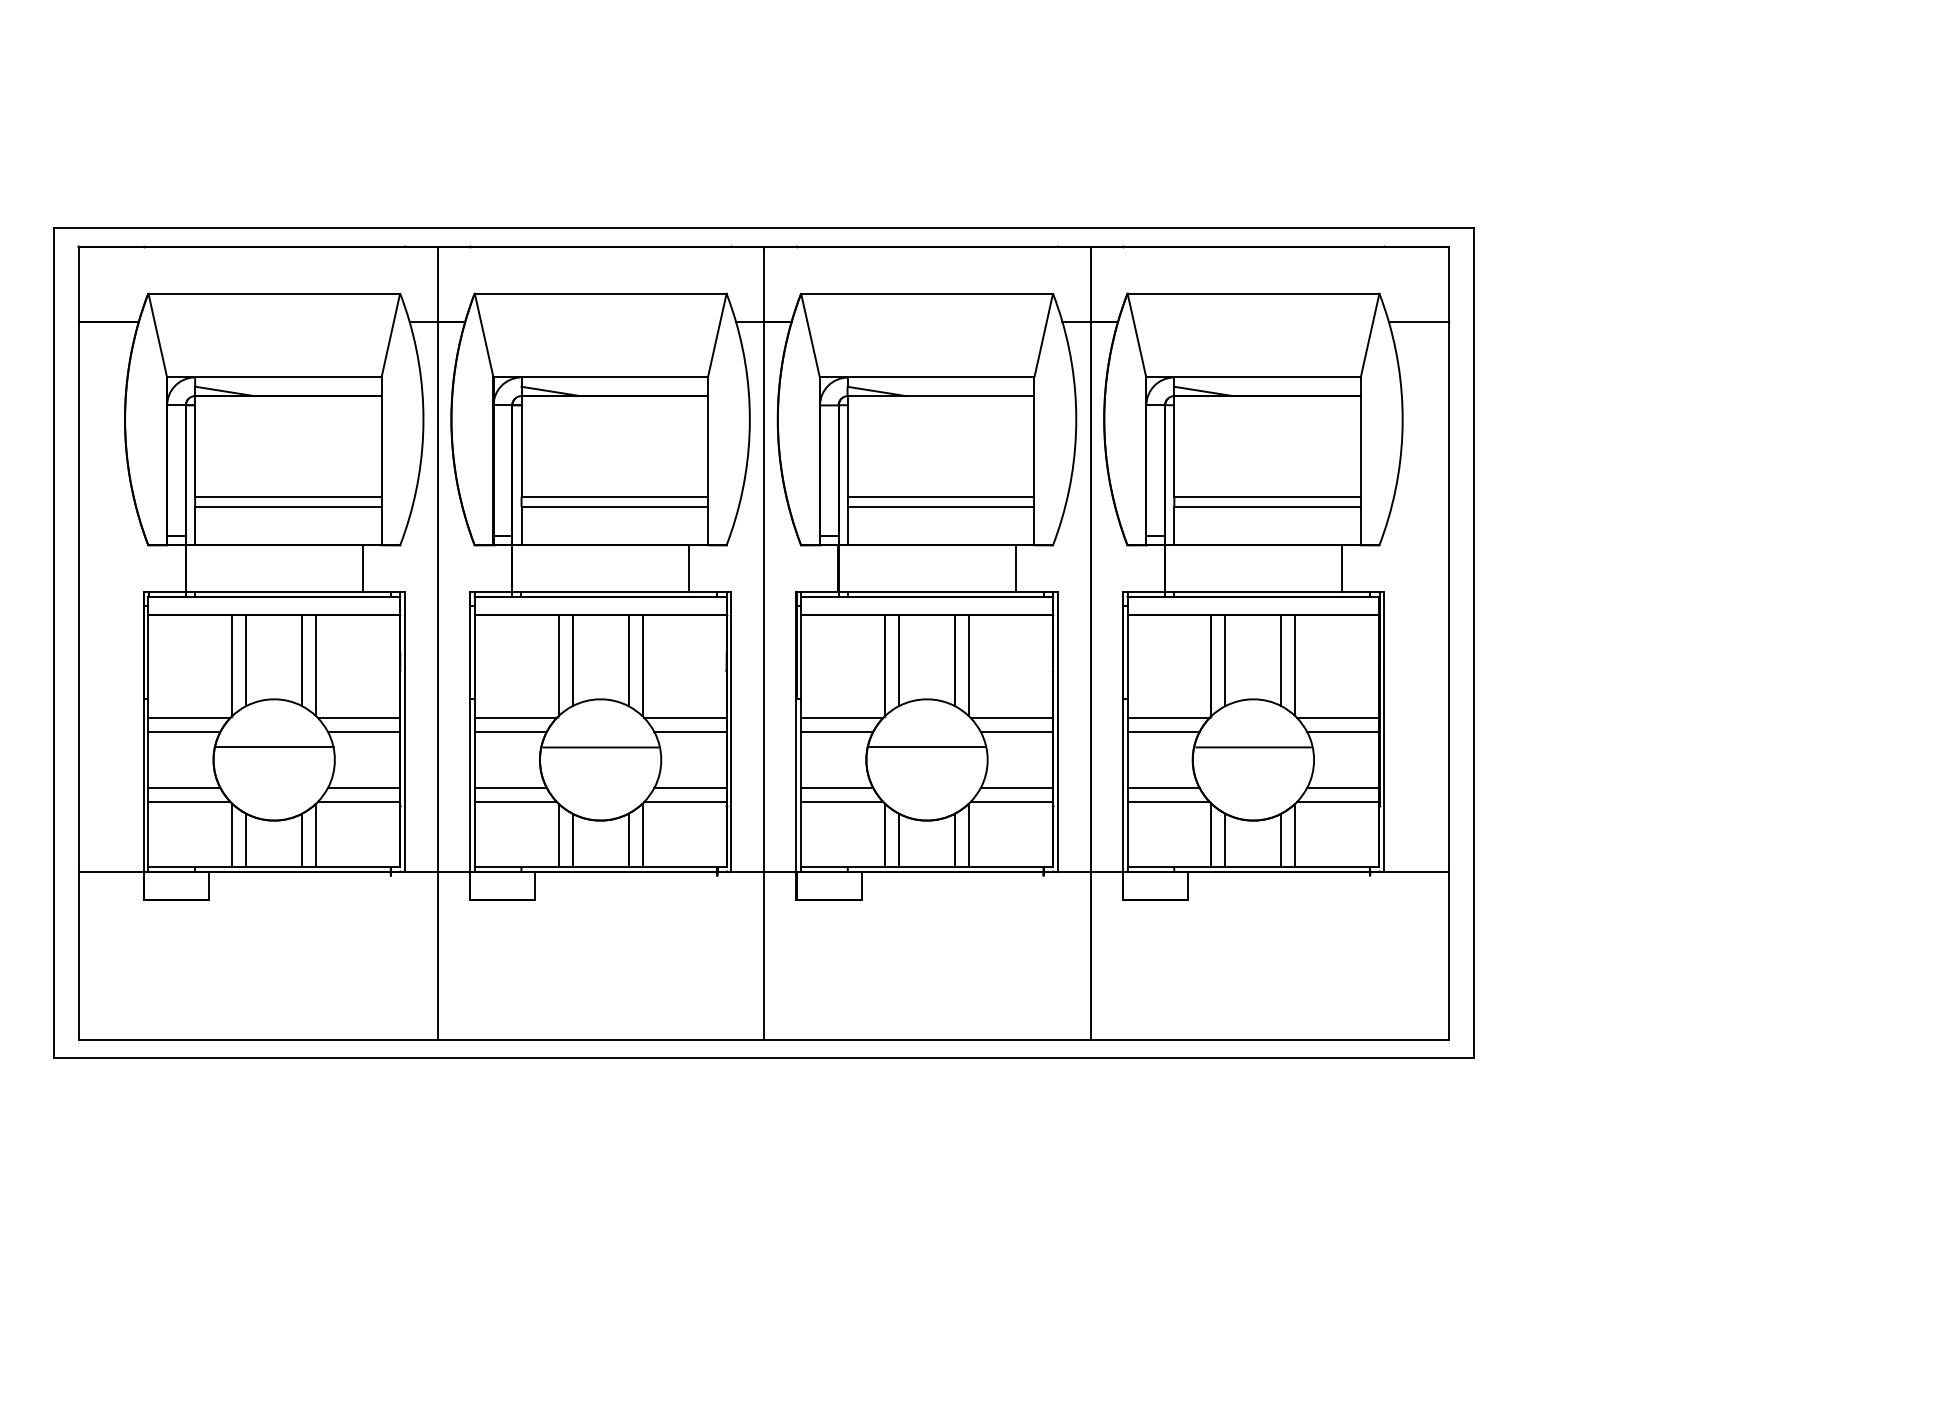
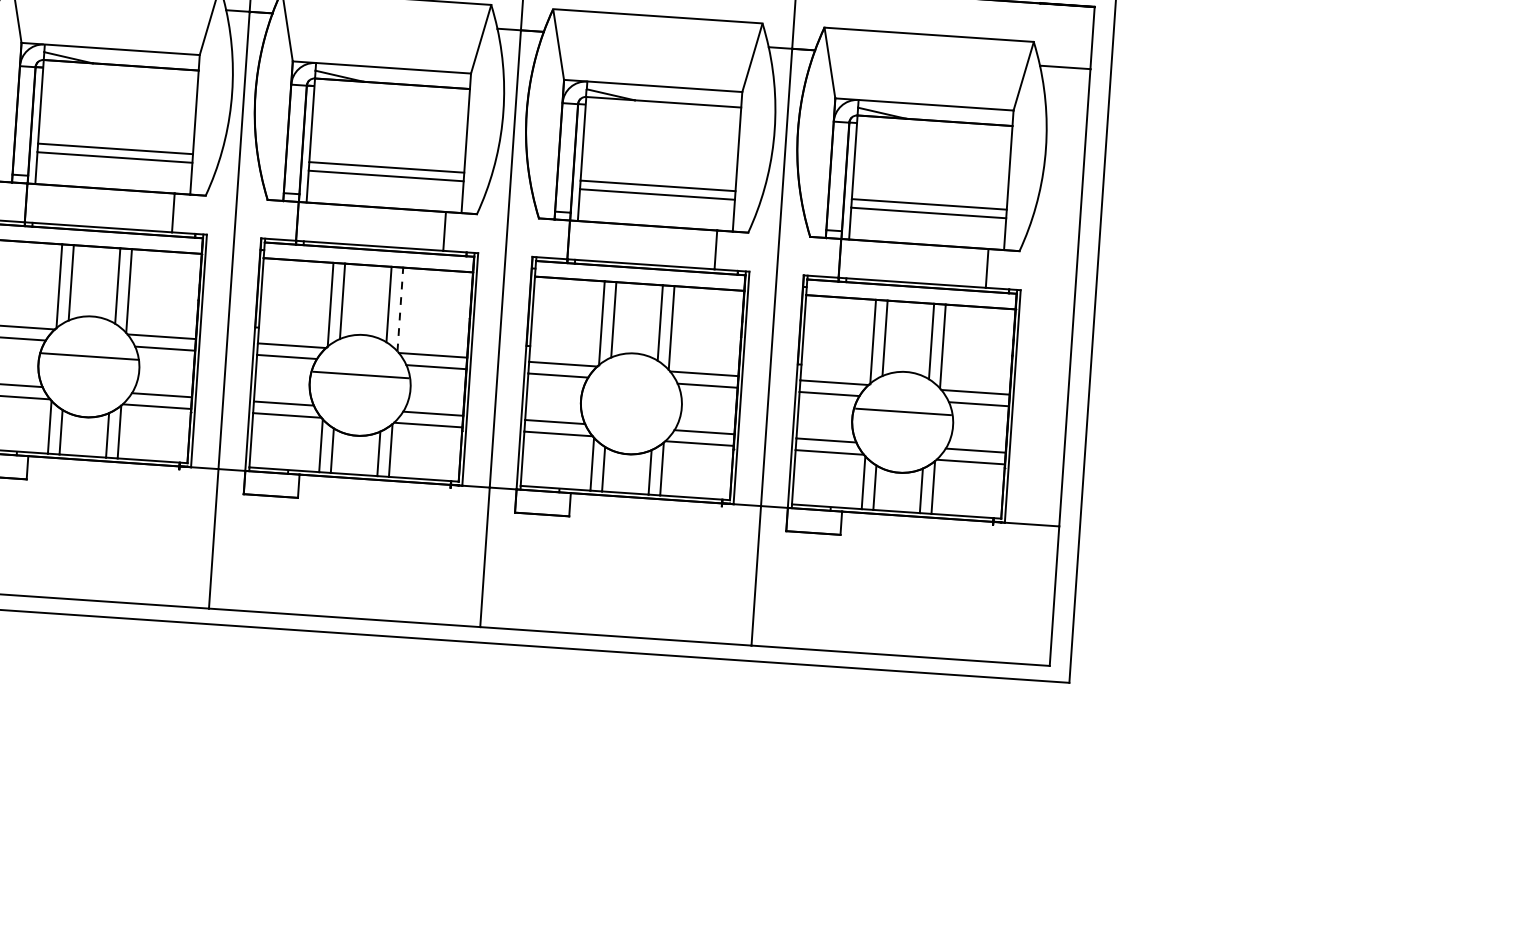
line: (642, 665) -> (400, 309), solid -> dashed
line: (926, 747) -> (631, 393), removed

